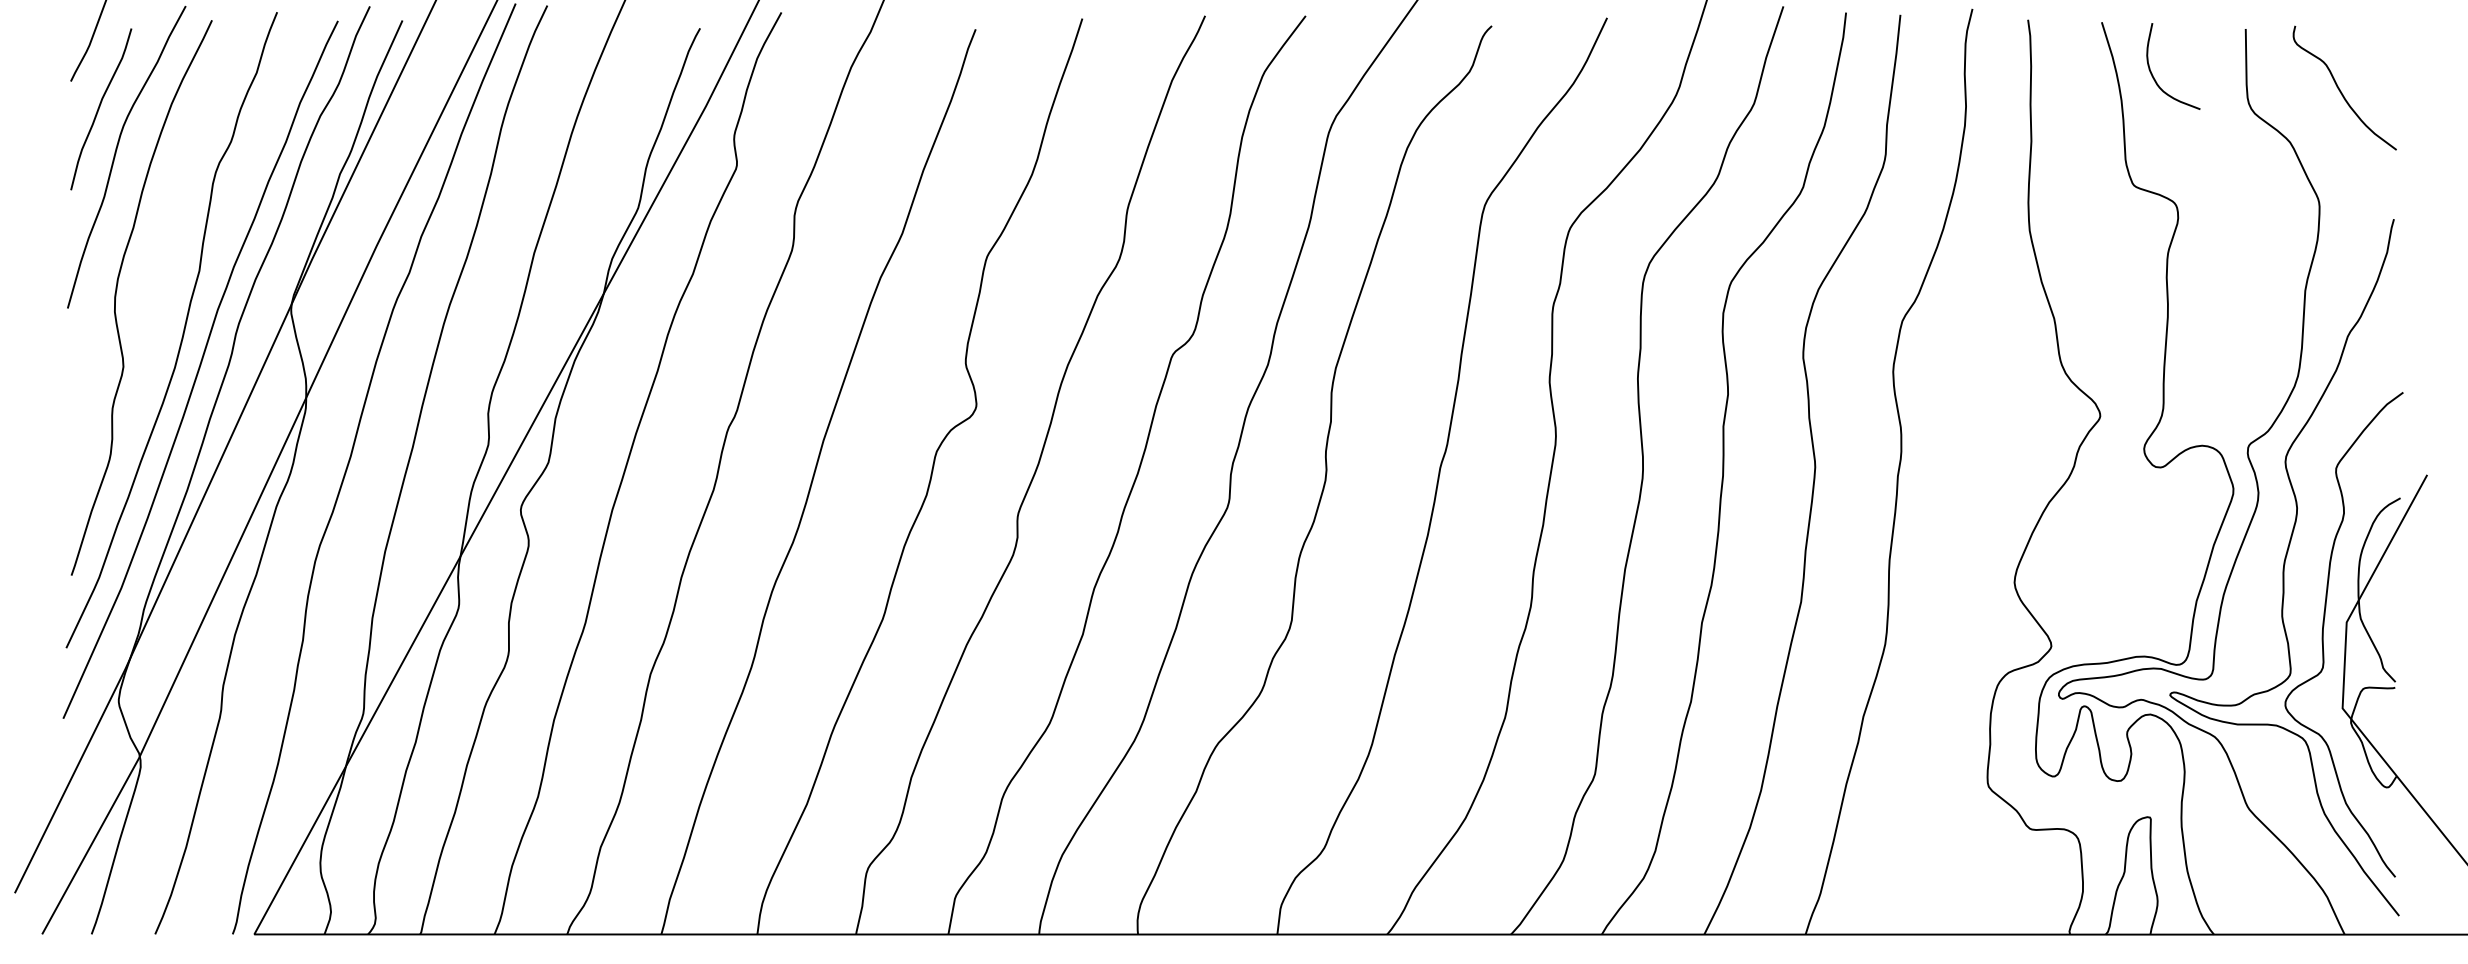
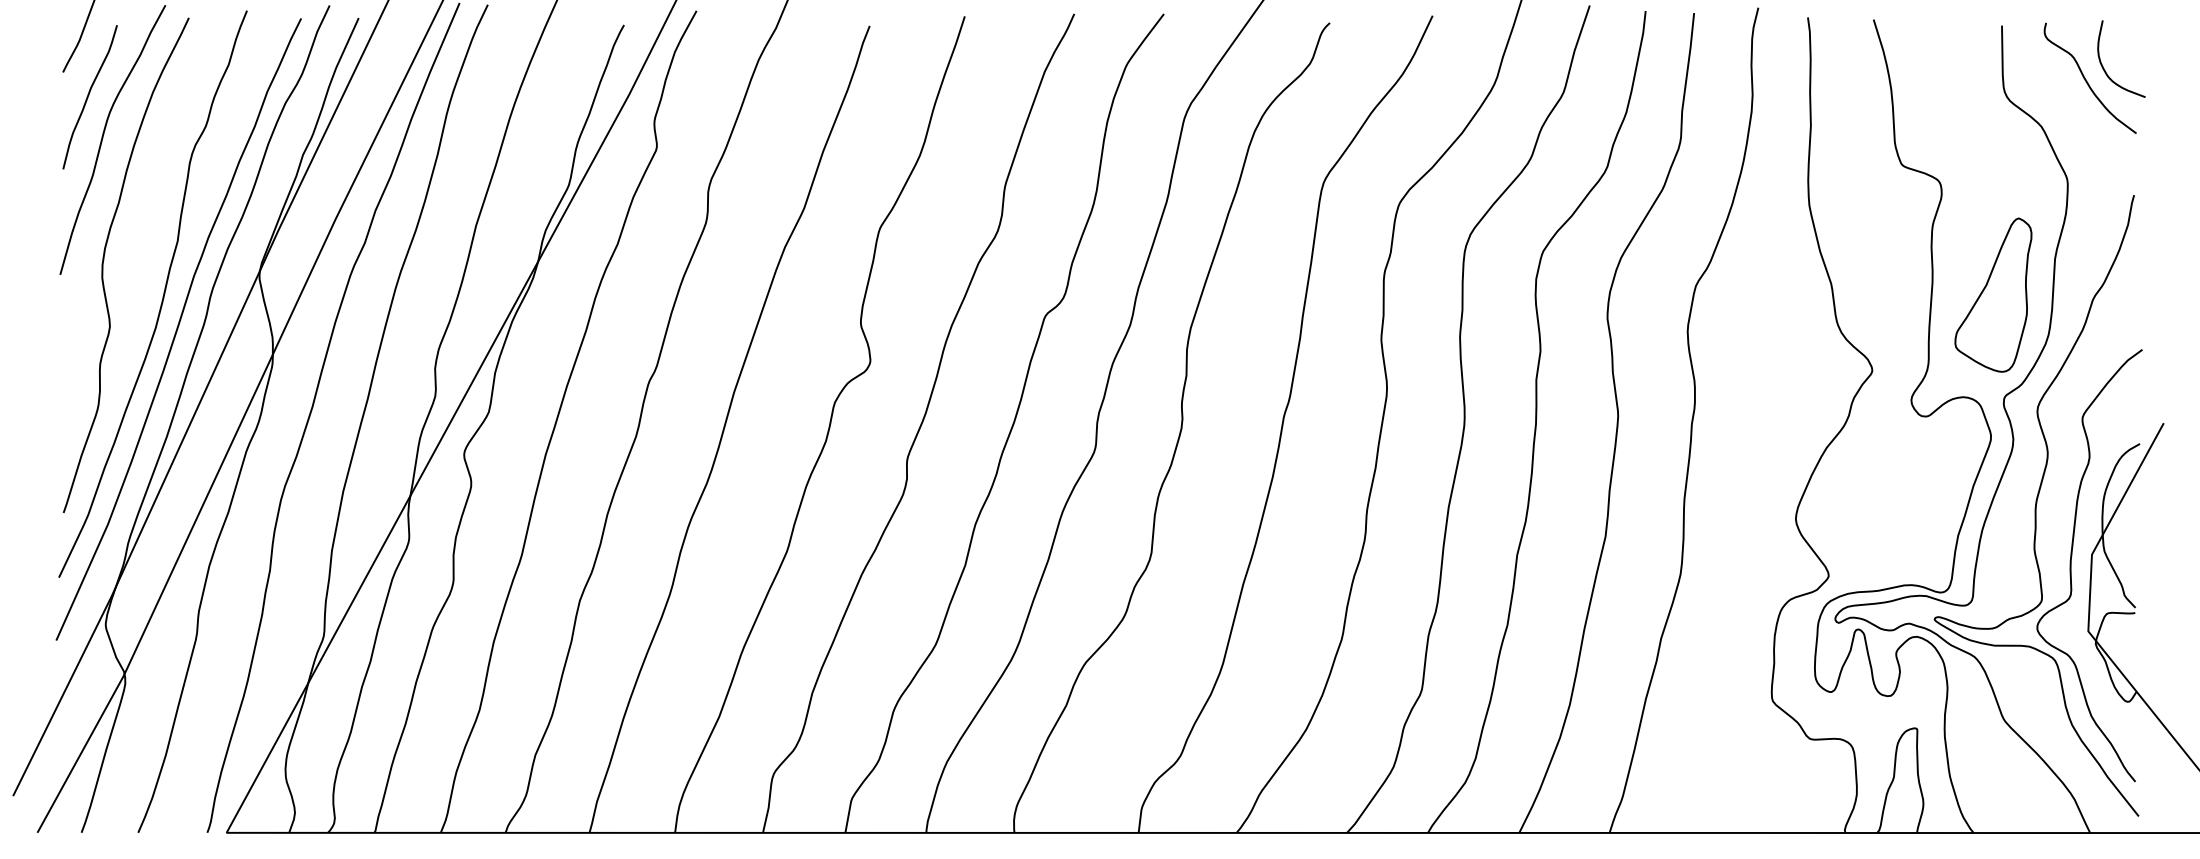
curve: (2153, 74) -> (2103, 66), moved
part: (2236, 330) -> (1993, 294), added

